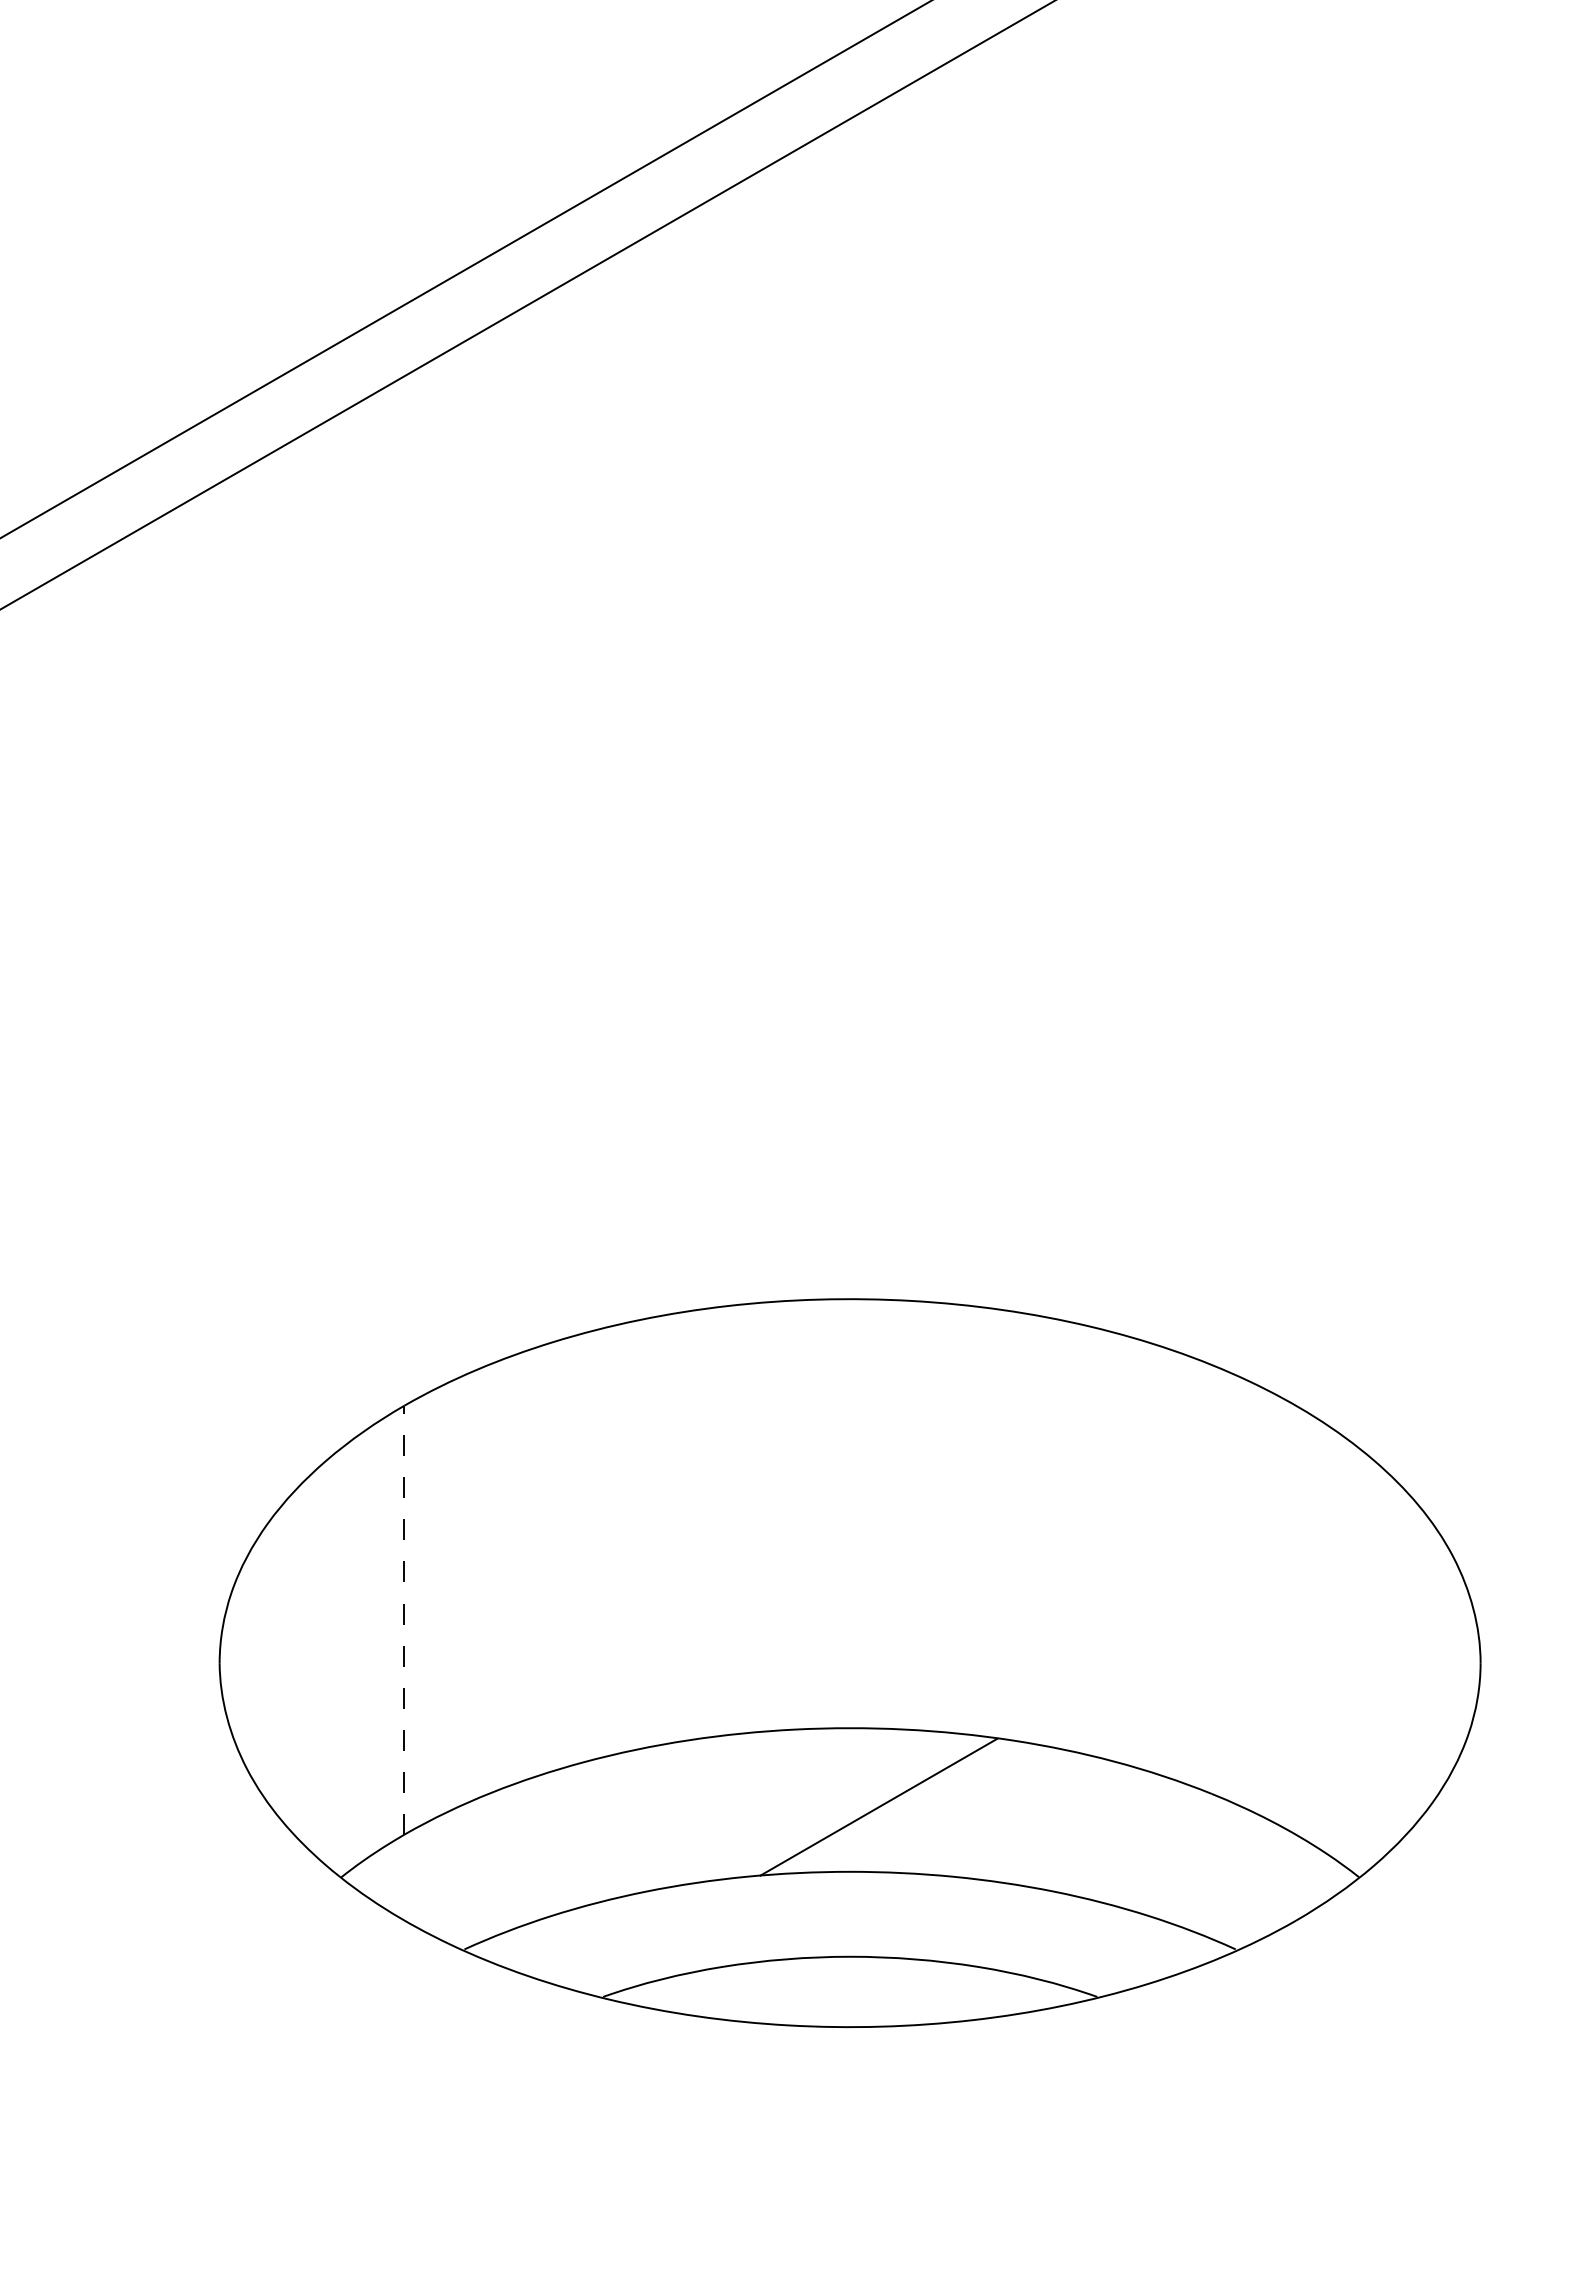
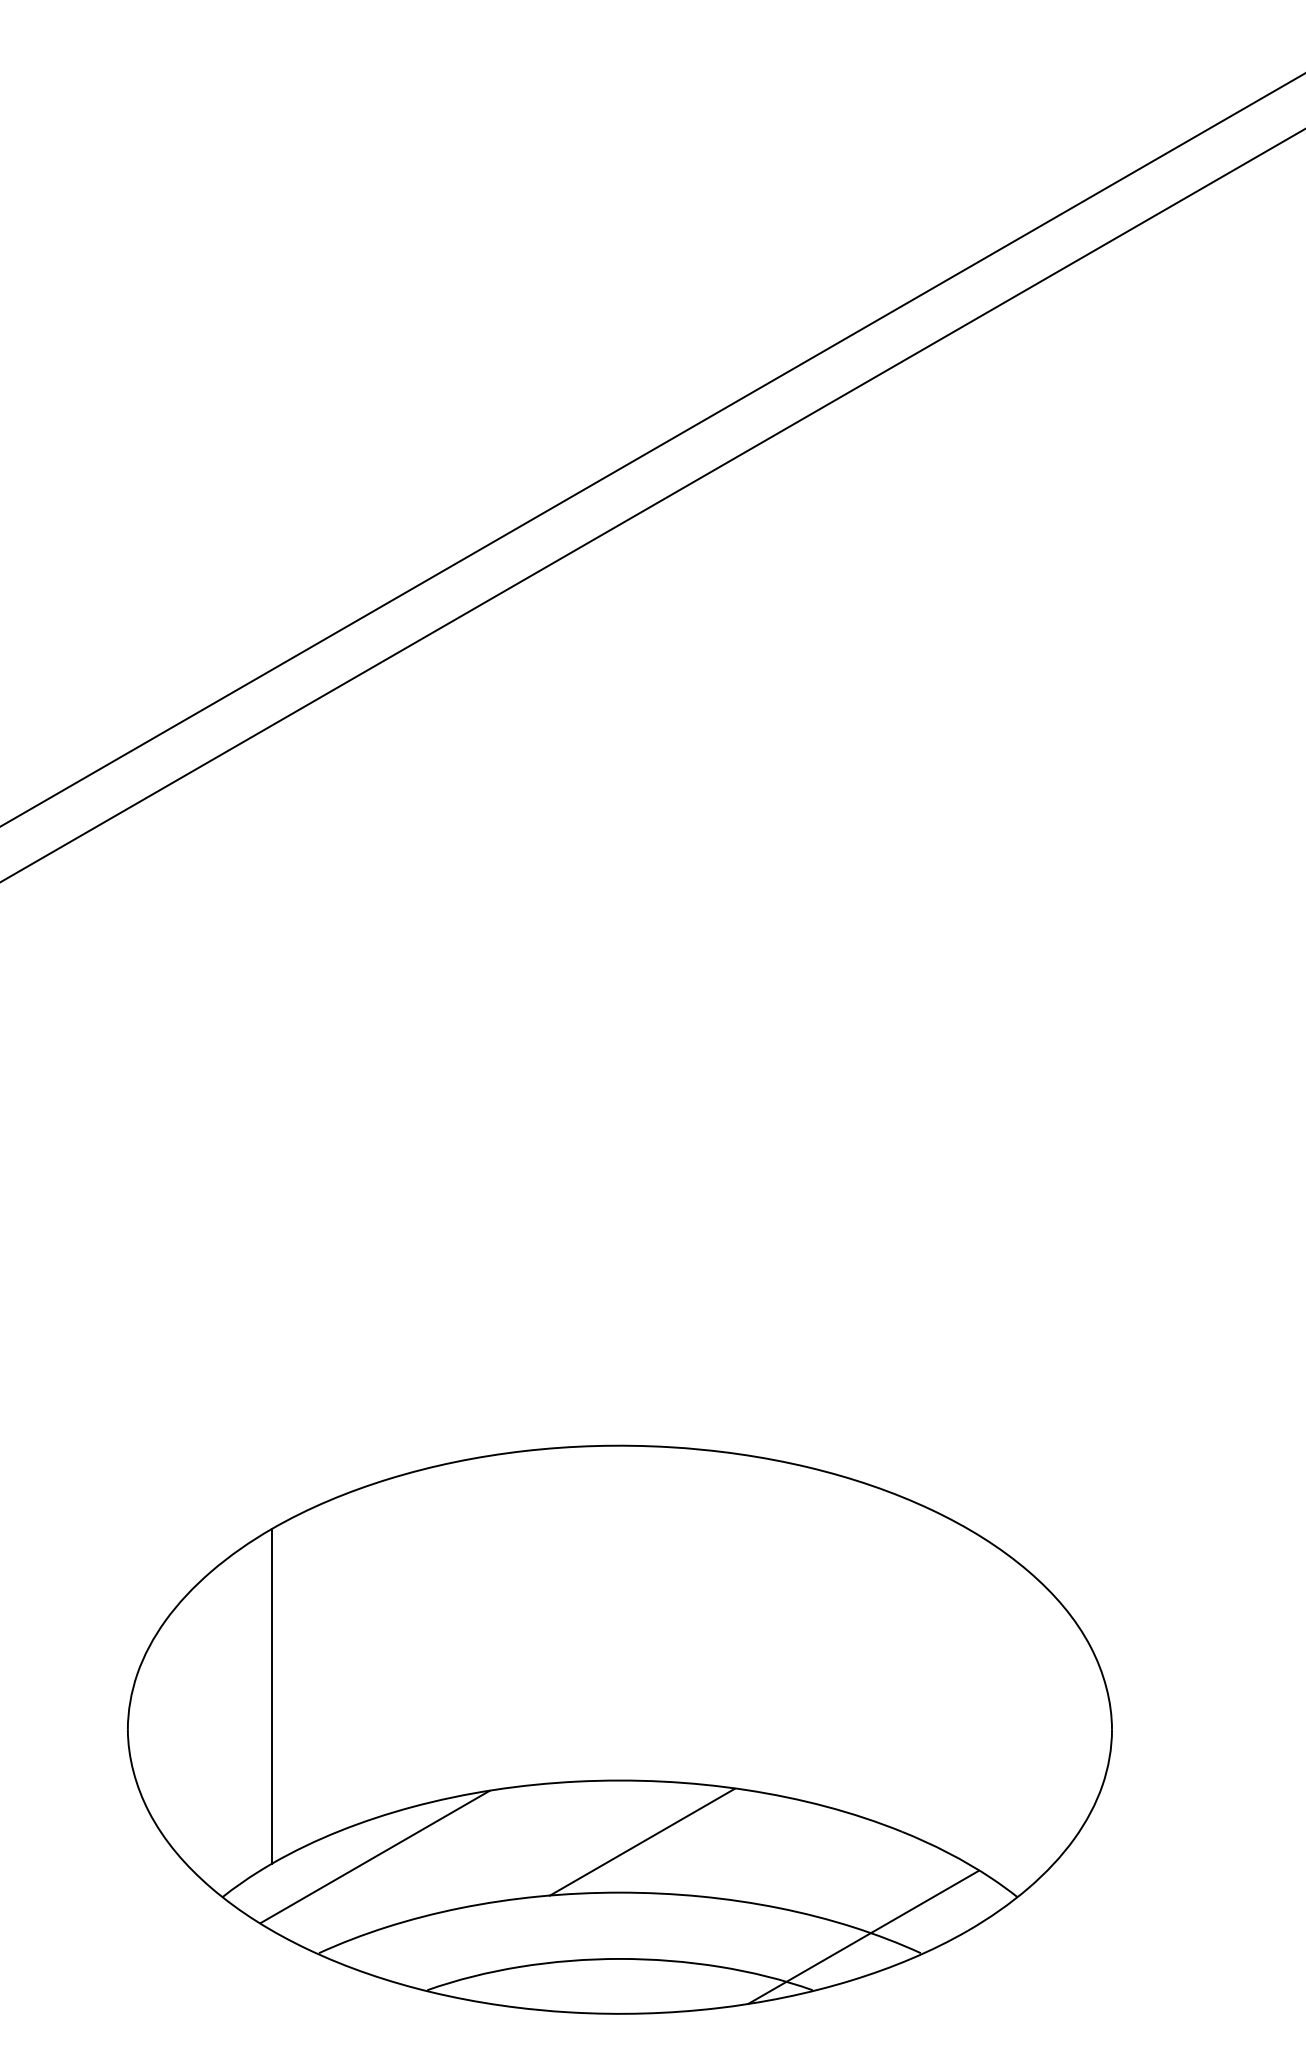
line: (404, 1619) -> (272, 1695), dashed -> solid
line: (536, 1825) -> (375, 1856), added
line: (1162, 1929) -> (863, 1937), added

